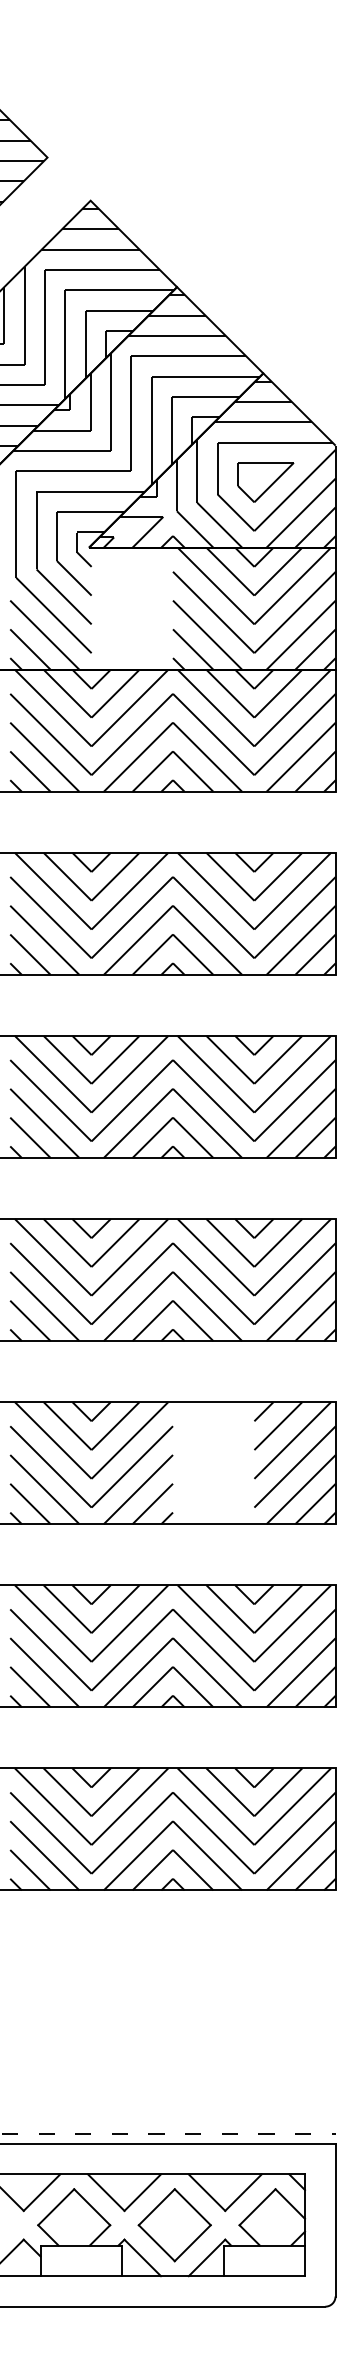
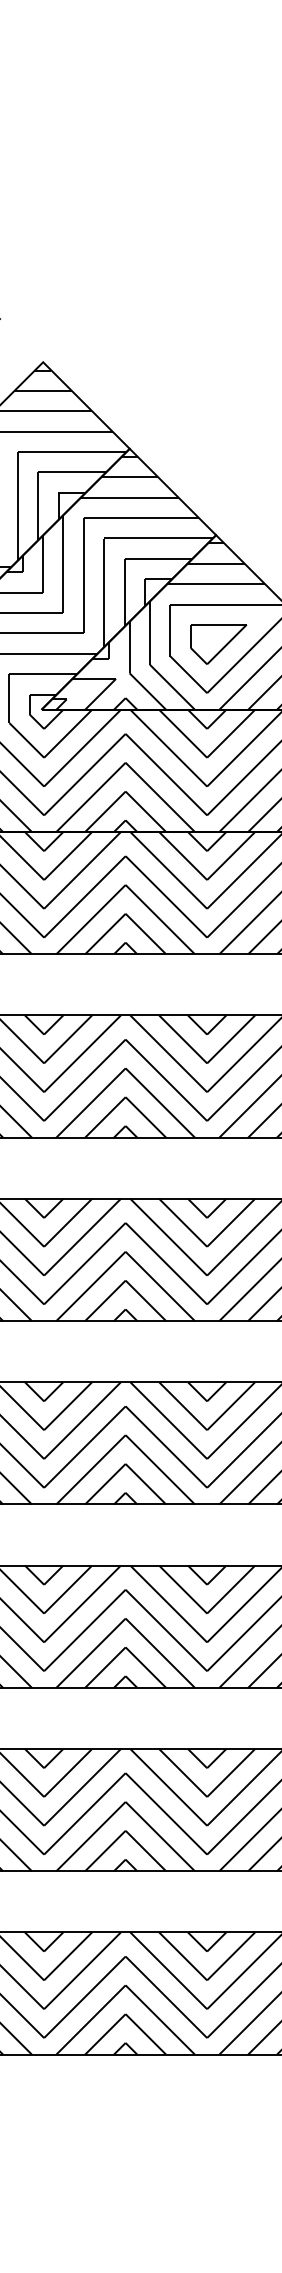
hatch: (132, 608) -> (85, 770), added
hatch: (213, 1463) -> (166, 1627), added

